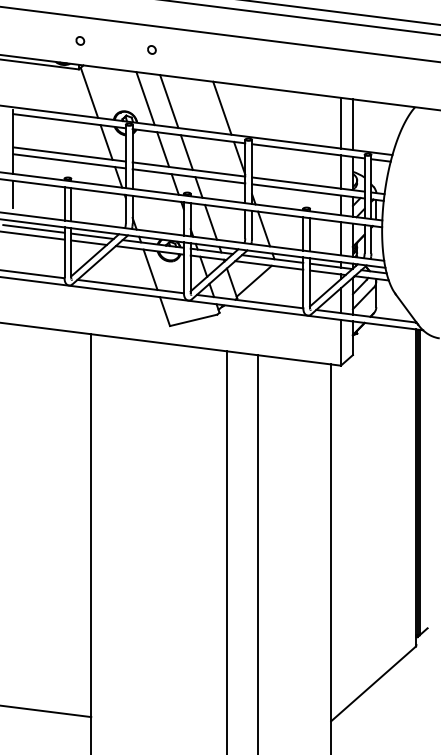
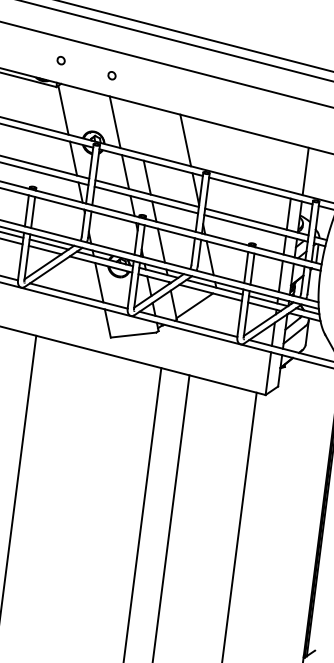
part: (151, 49) -> (111, 75), moved
line: (169, 101) -> (137, 127), removed
line: (340, 122) -> (294, 167), removed

